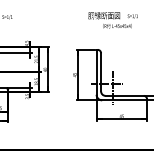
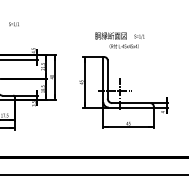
text: (112, 20) -> (119, 40), moved

